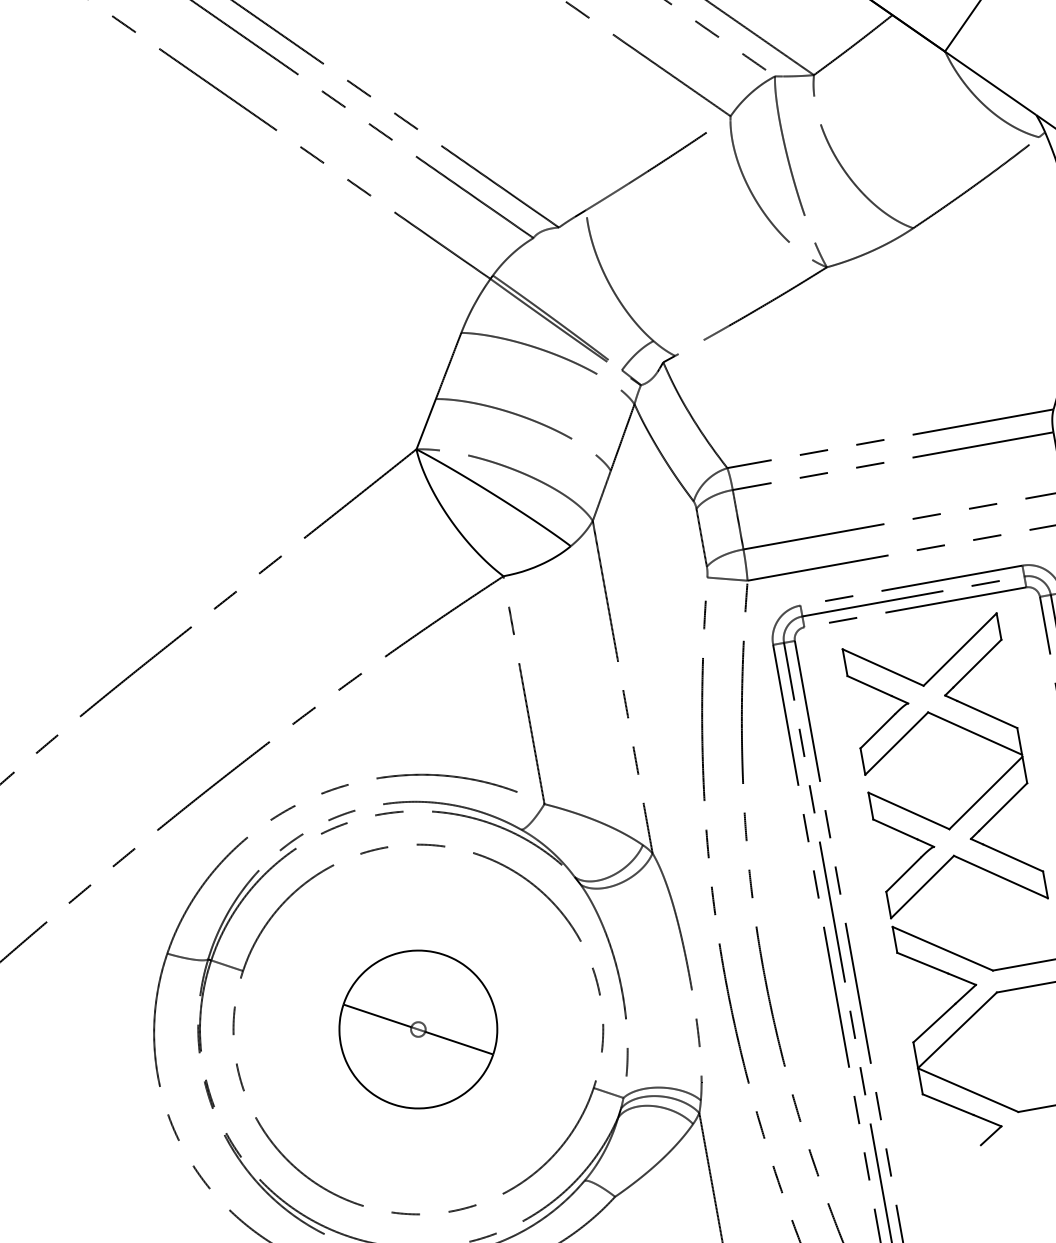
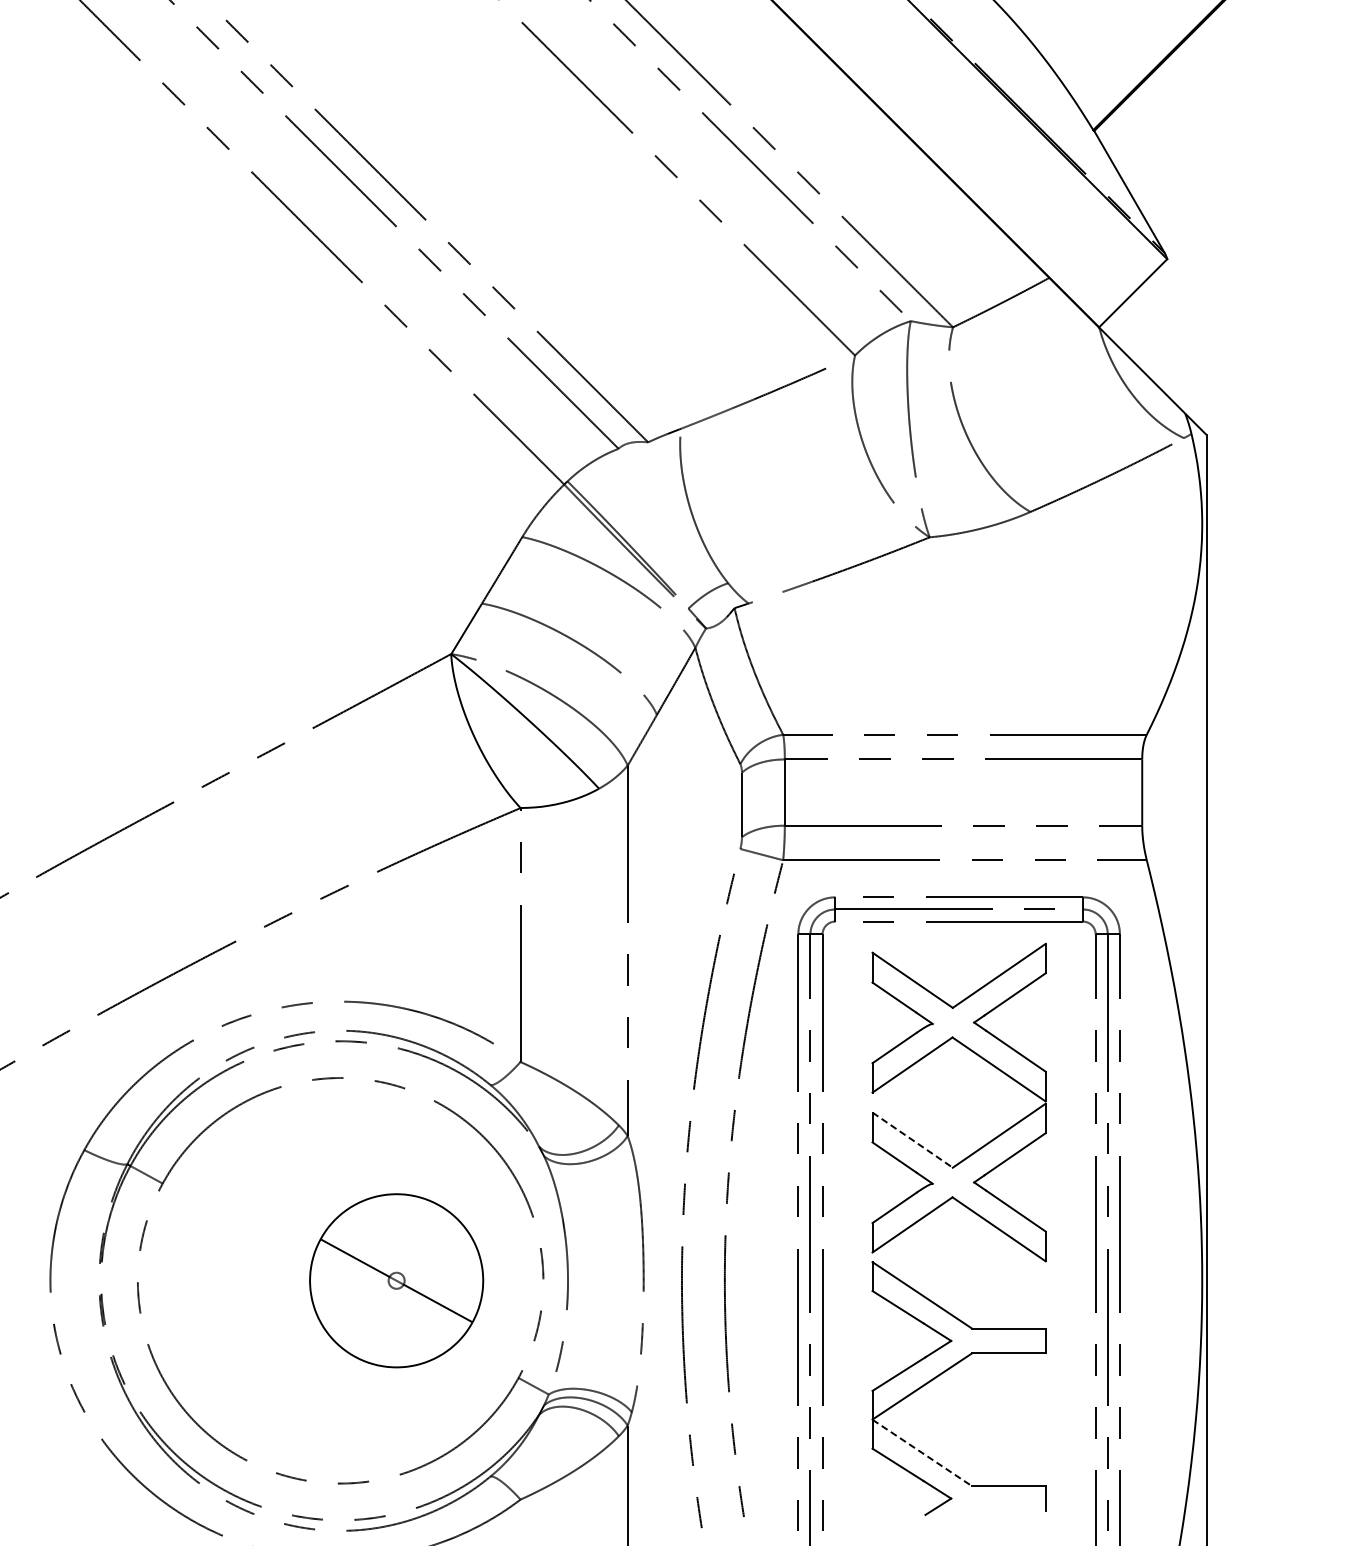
line: (908, 811) -> (912, 1140), solid -> dashed
part: (418, 1029) -> (396, 1280), moved
line: (968, 1090) -> (922, 1453), solid -> dashed

